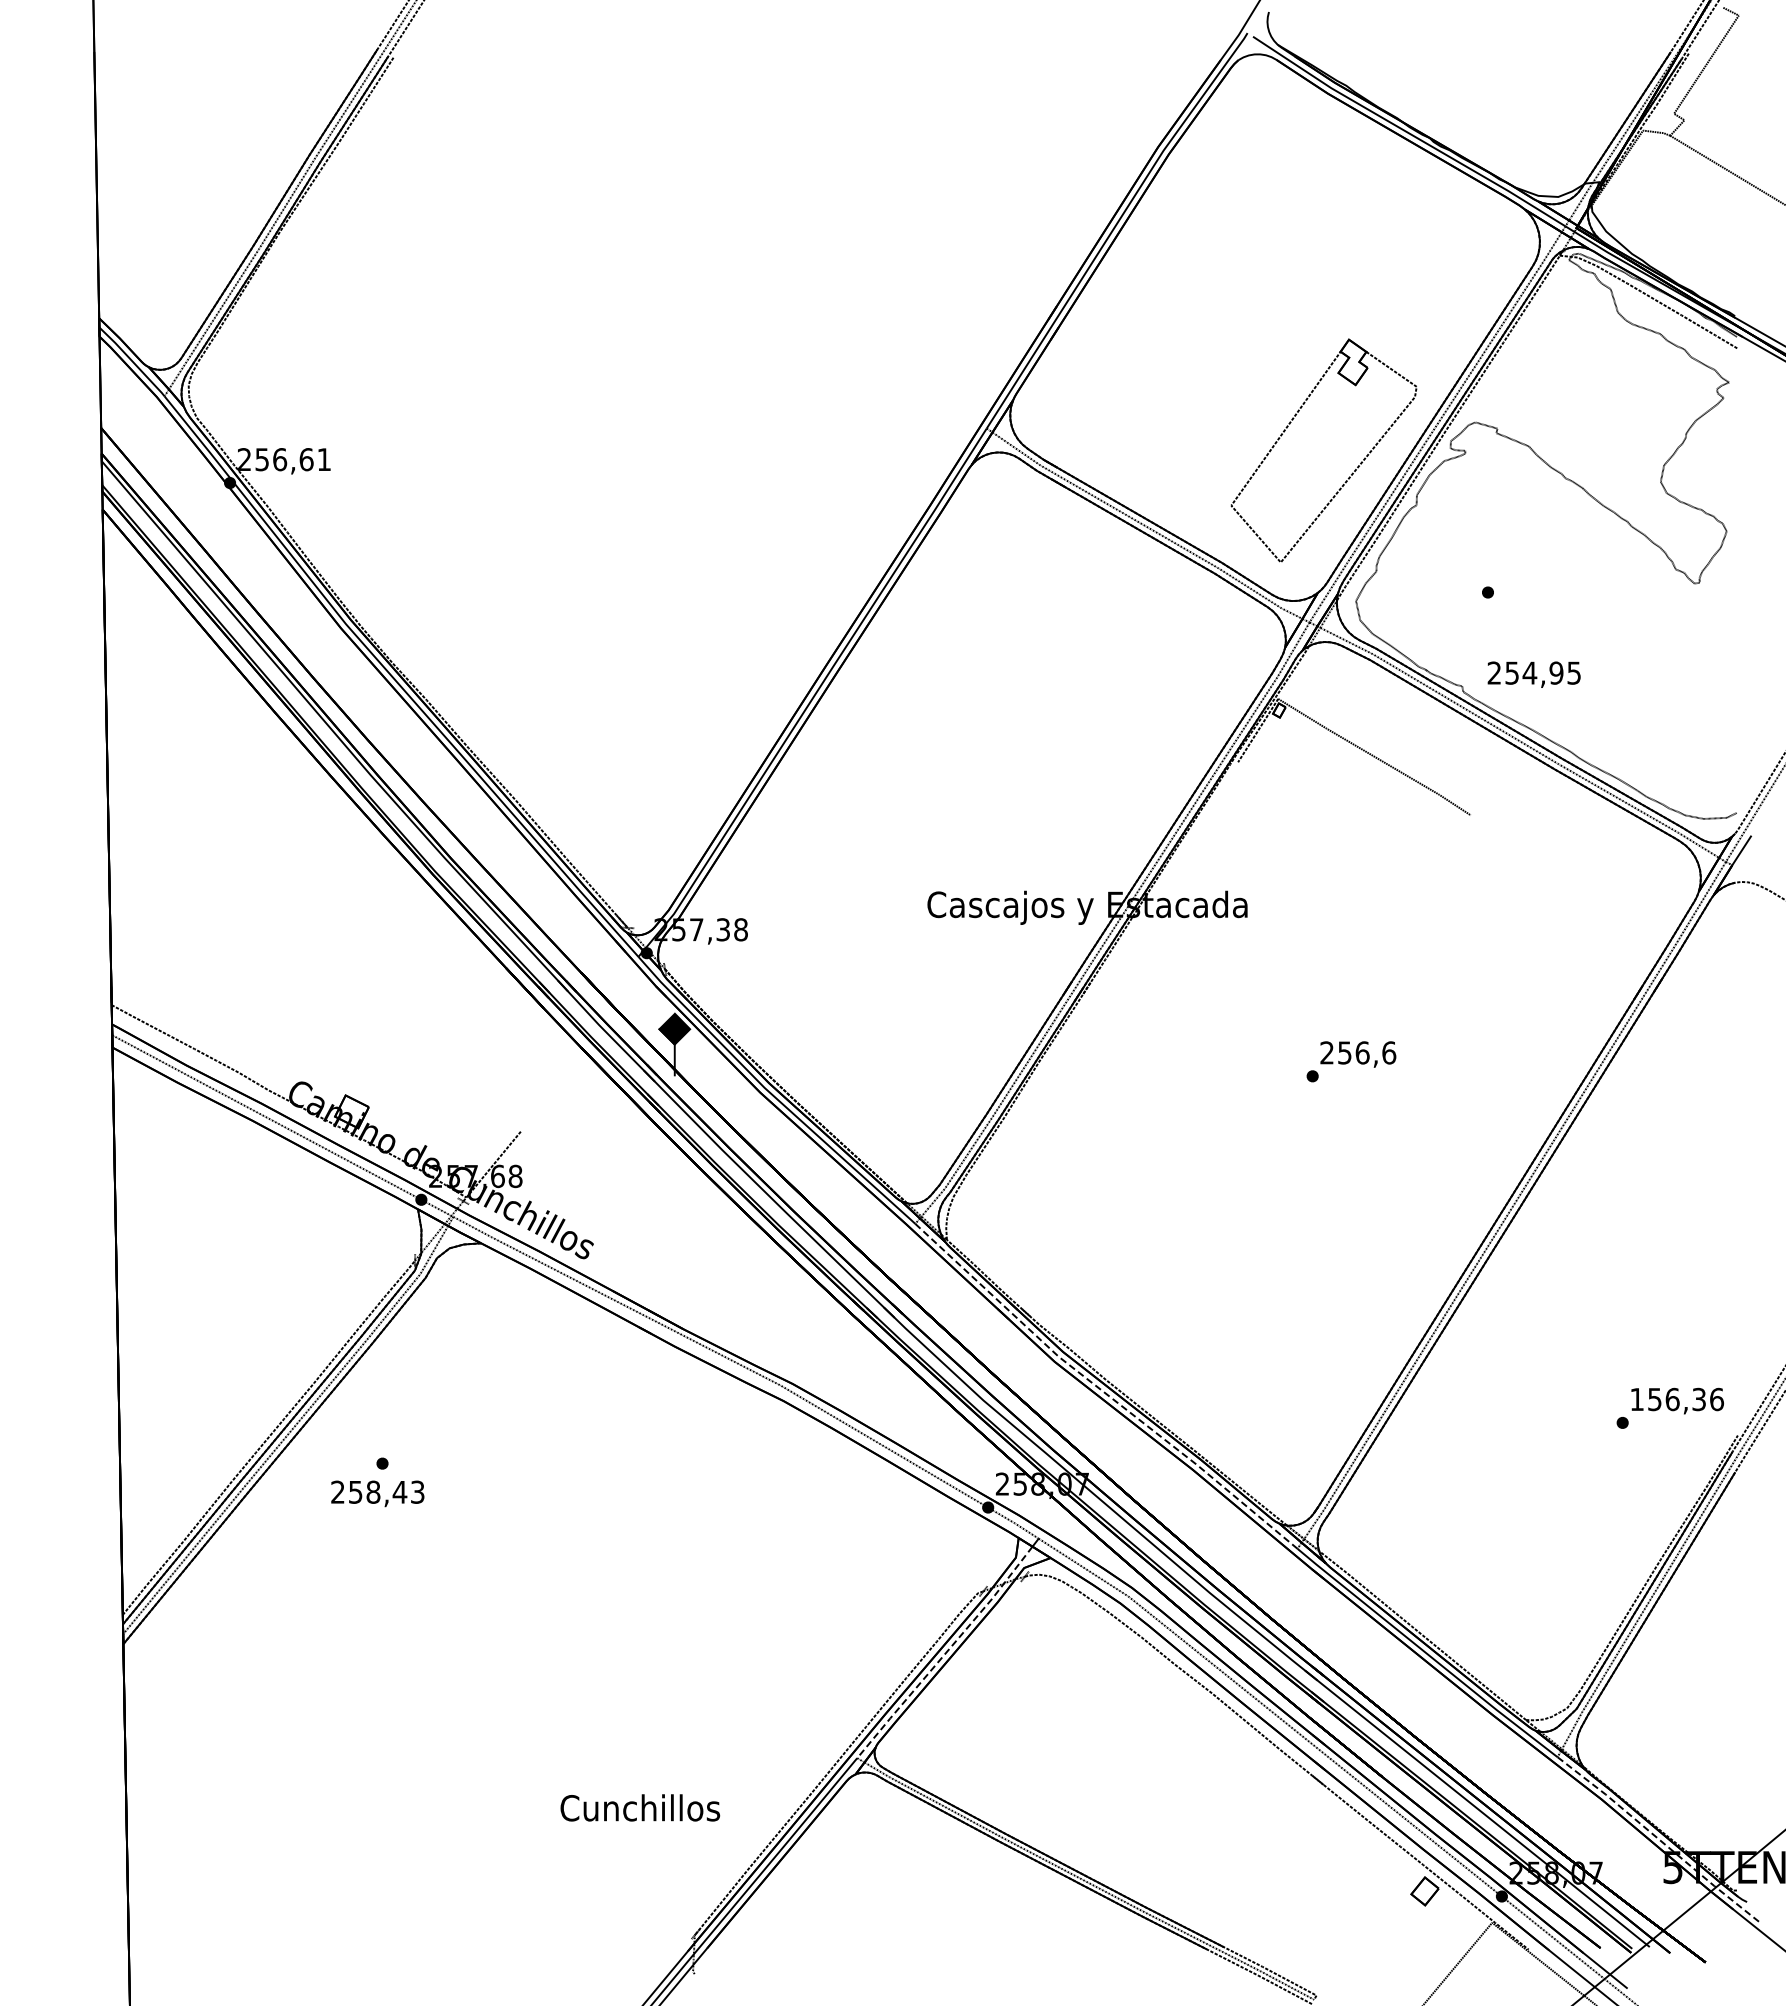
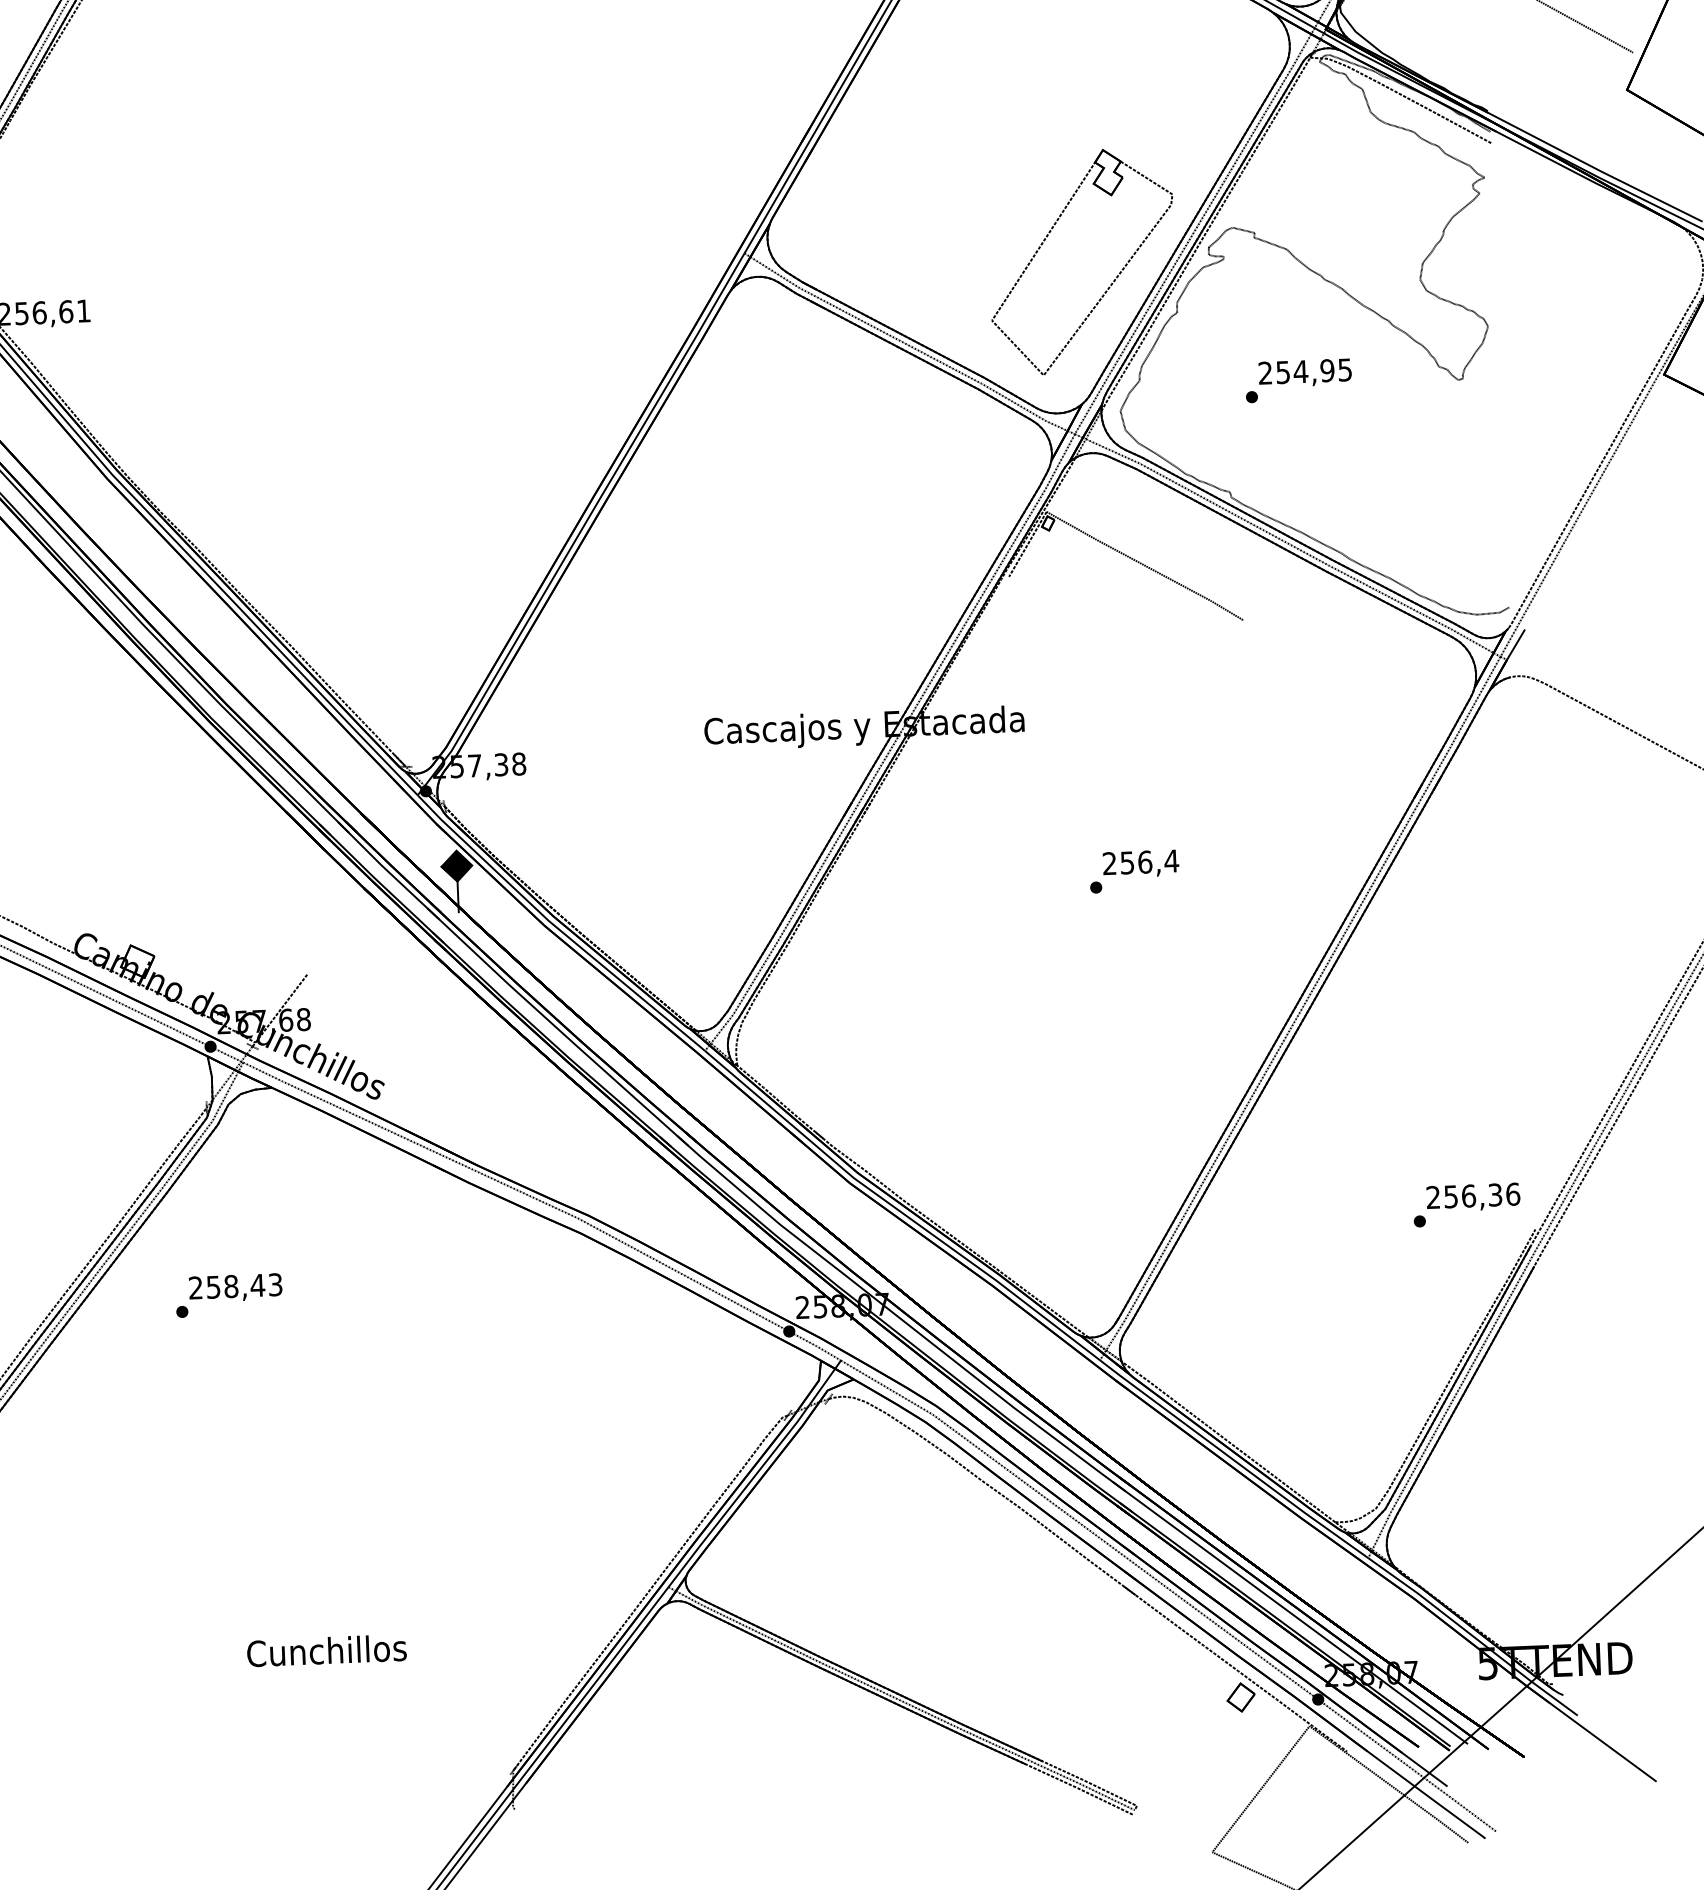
text: (1533, 674) -> (1304, 372), moved
text: (1388, 1052) -> (1171, 860), 256,6 -> 256,4
line: (1102, 1391) -> (898, 1210), dashed -> solid
text: (1636, 1398) -> (1432, 1196), 156,36 -> 256,36
text: (377, 1493) -> (235, 1287), moved
line: (945, 1653) -> (752, 1479), dashed -> solid
text: (640, 1807) -> (327, 1650), moved
line: (1659, 1840) -> (1473, 1637), dashed -> solid

